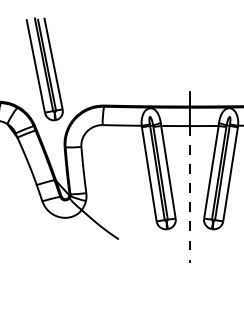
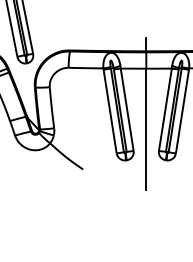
line: (189, 195) -> (145, 130), dashed -> solid

